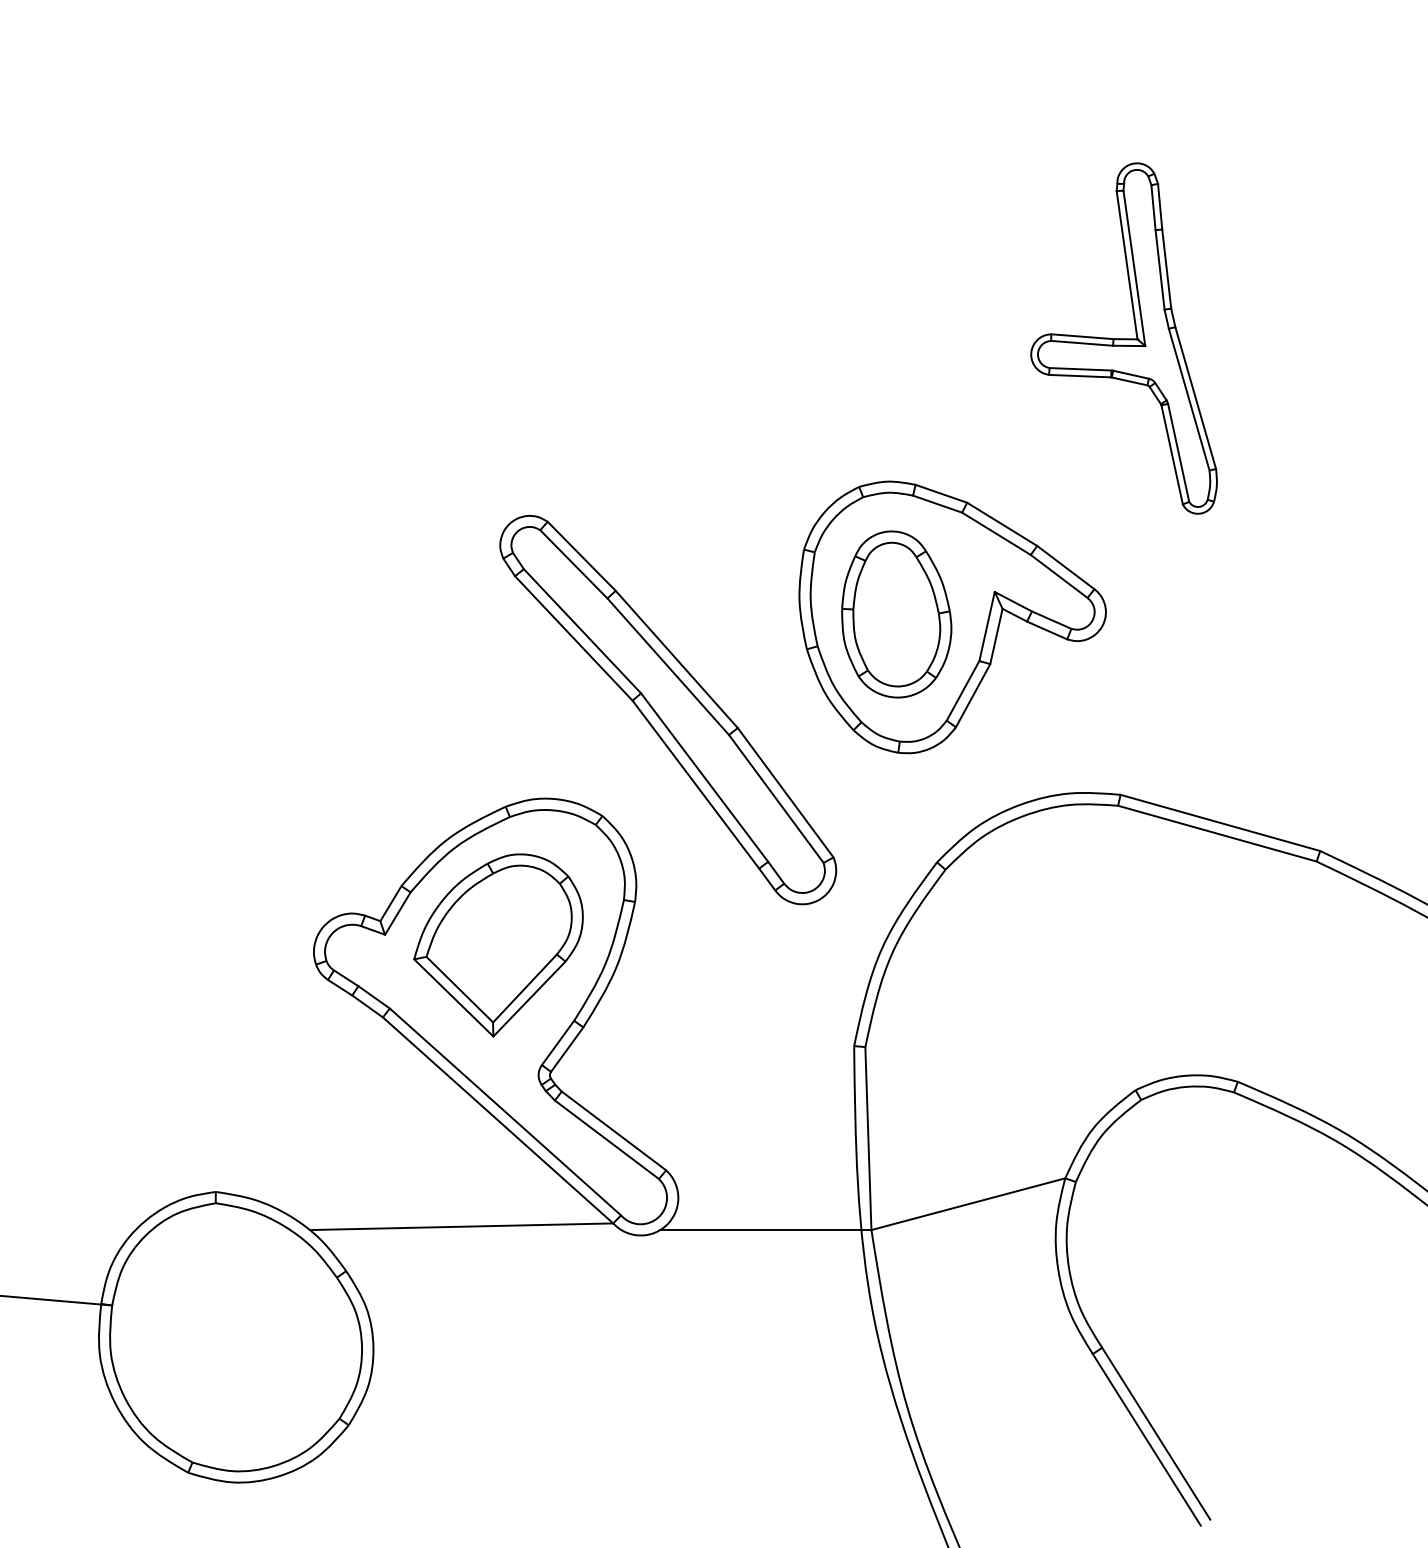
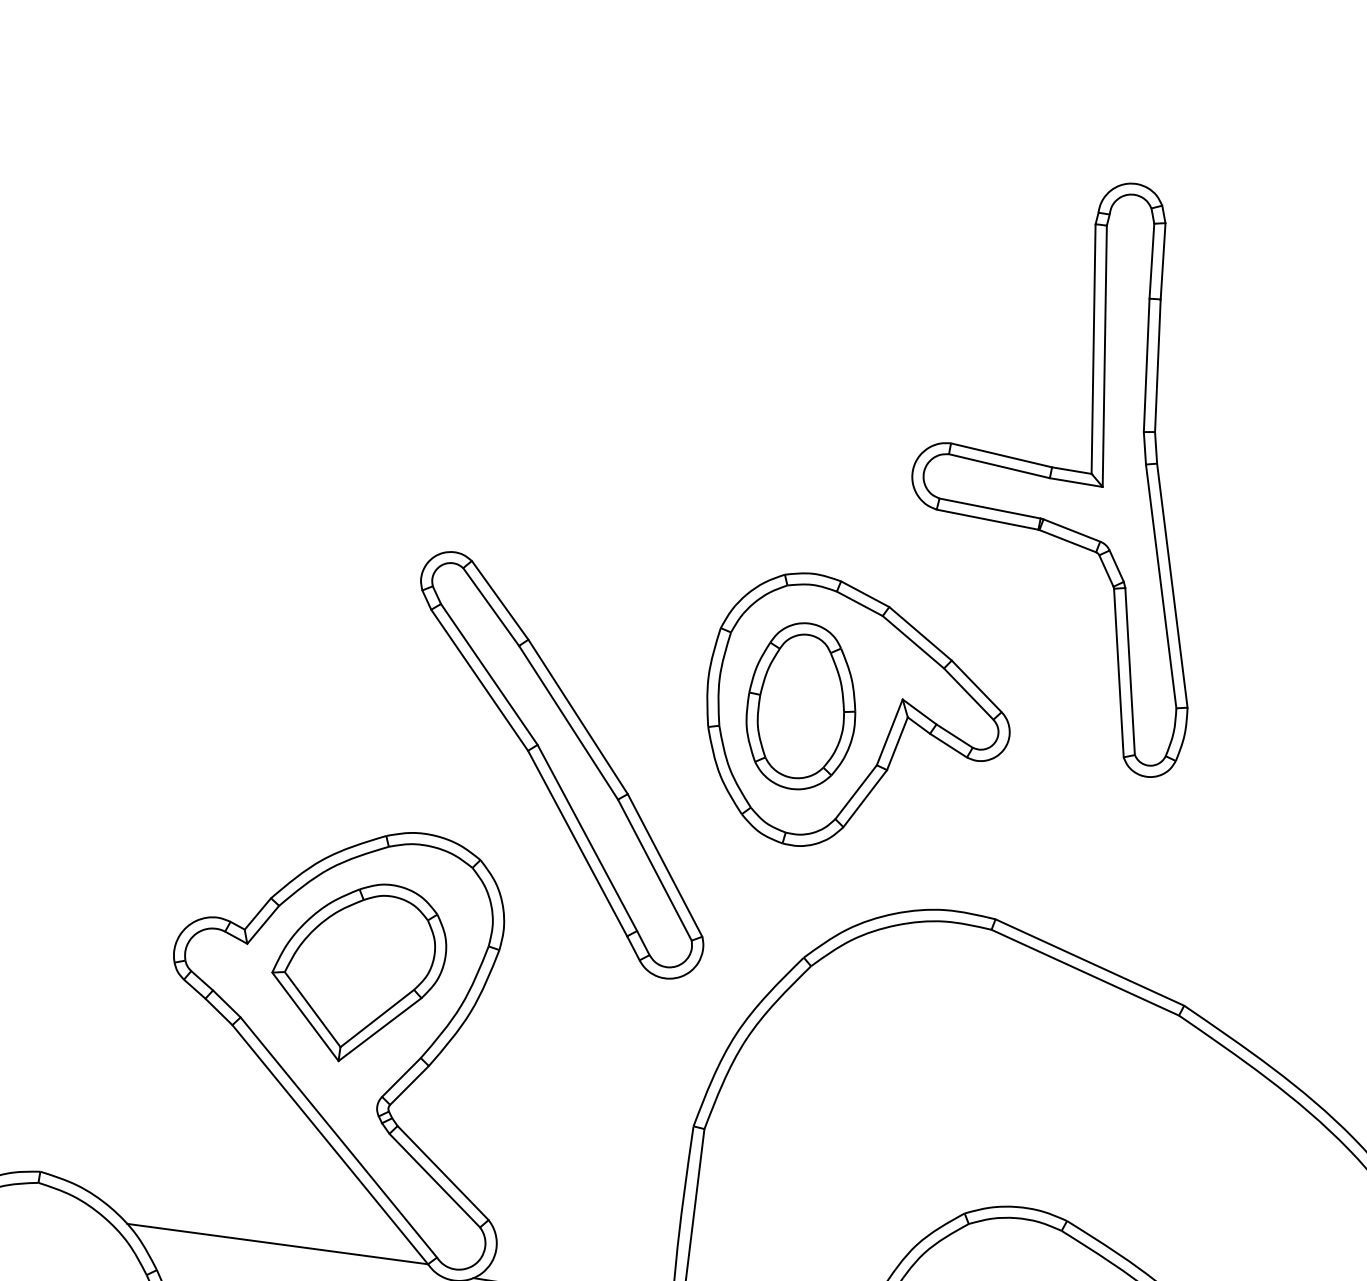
part: (1123, 338) -> (1069, 468), size x1.67

